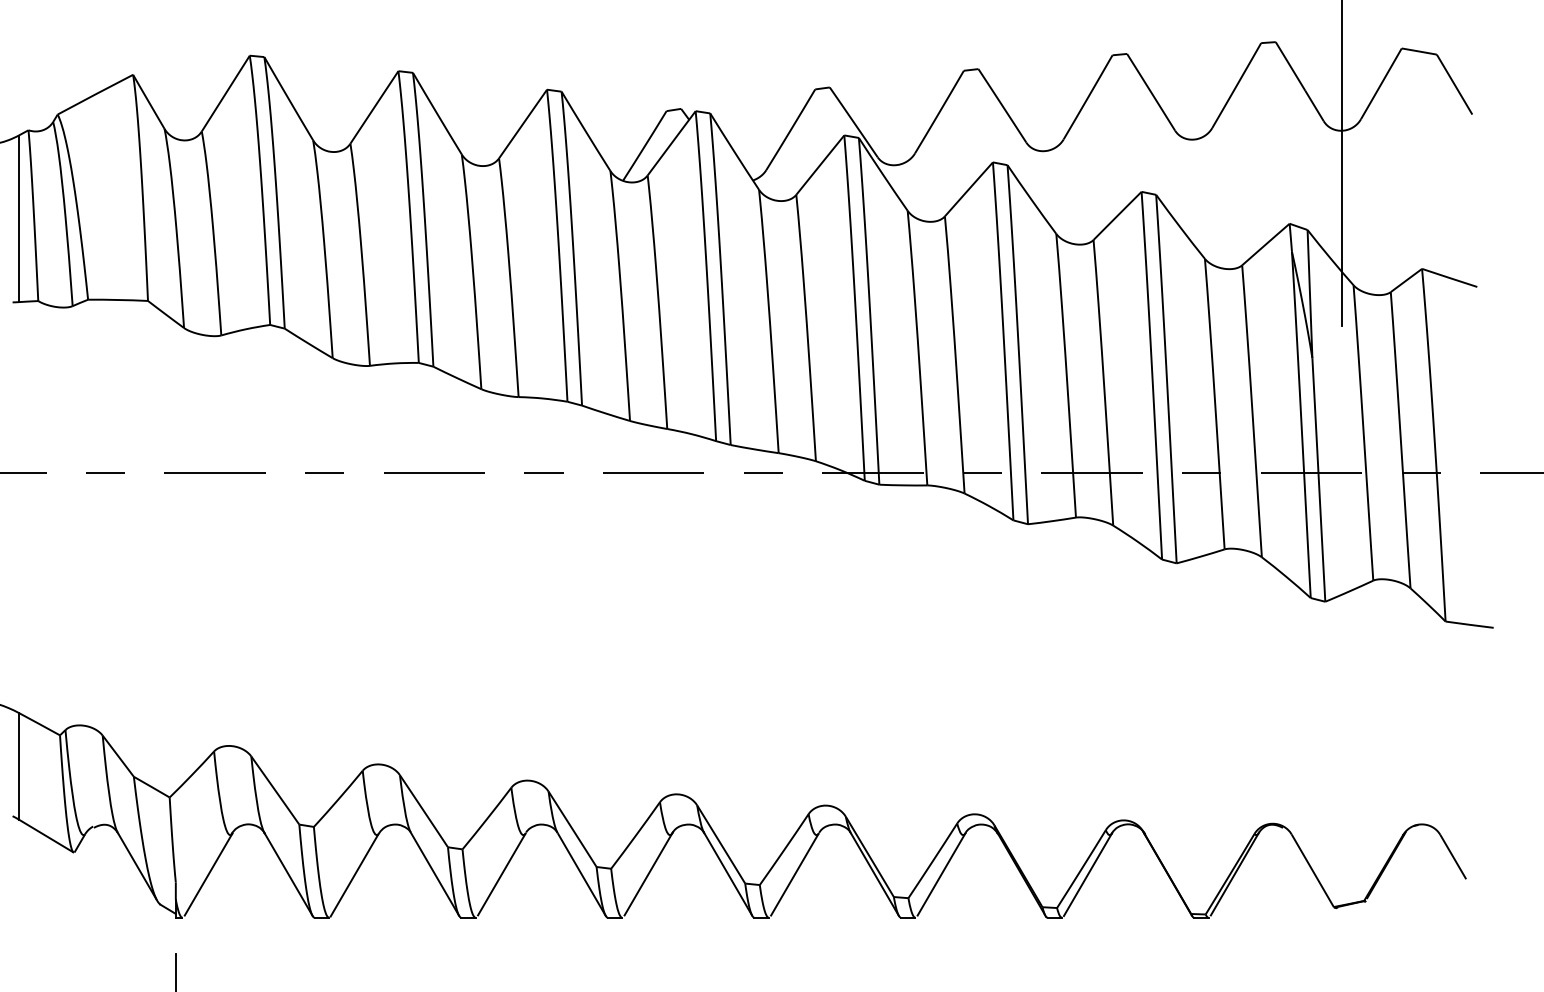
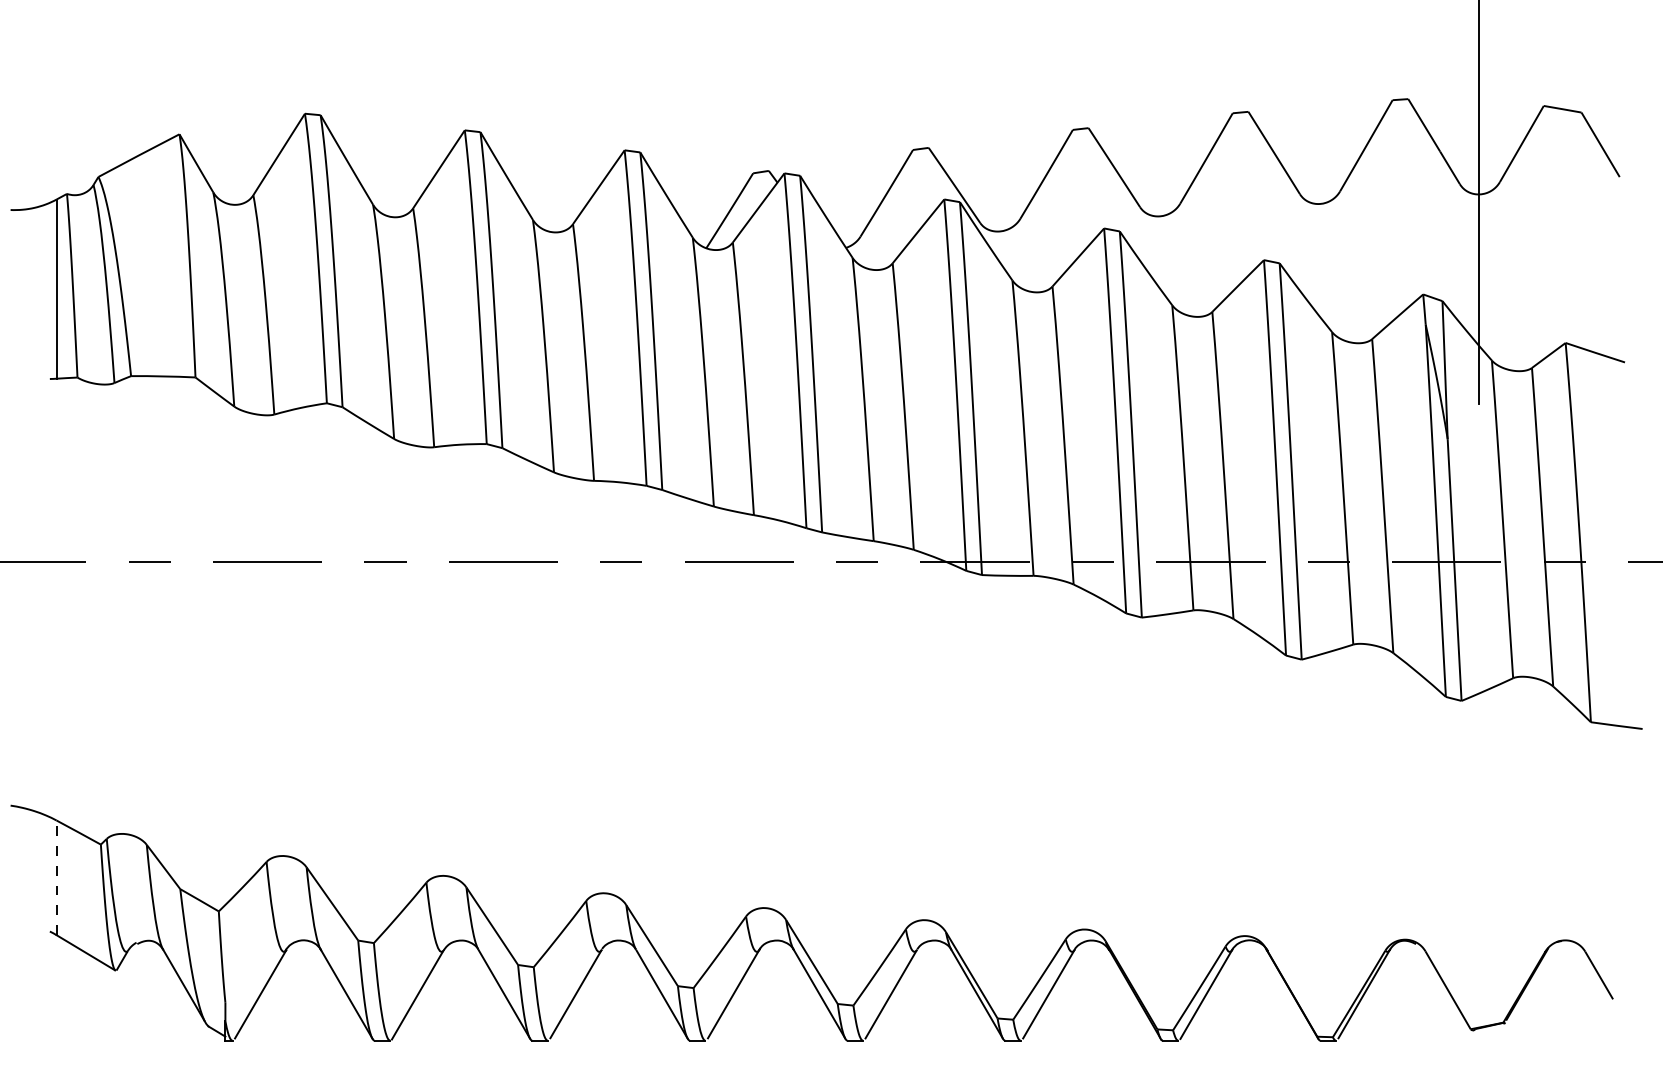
line: (18, 765) -> (56, 877), solid -> dashed

